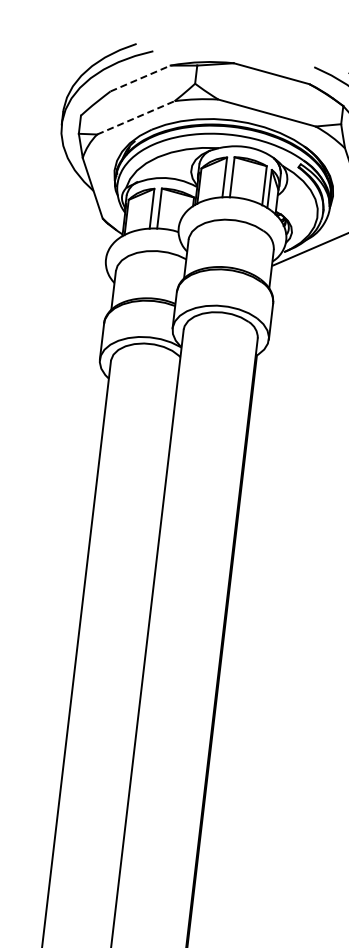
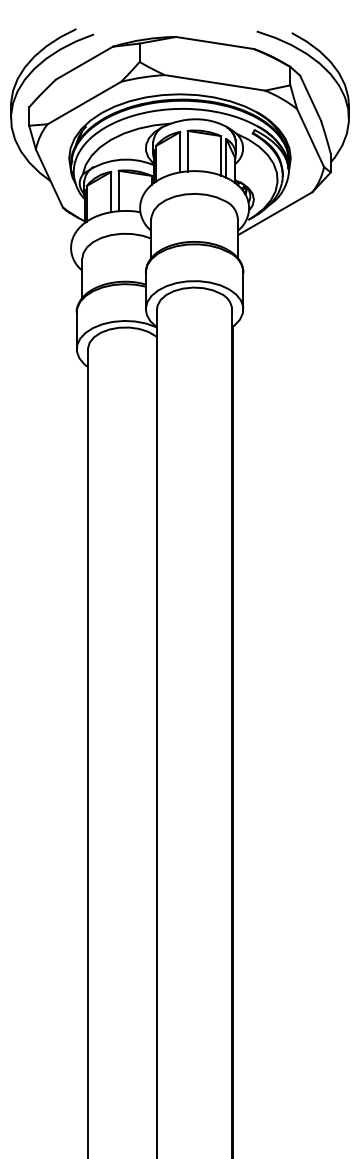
line: (140, 78) -> (84, 63), dashed -> solid
line: (136, 117) -> (84, 102), dashed -> solid

